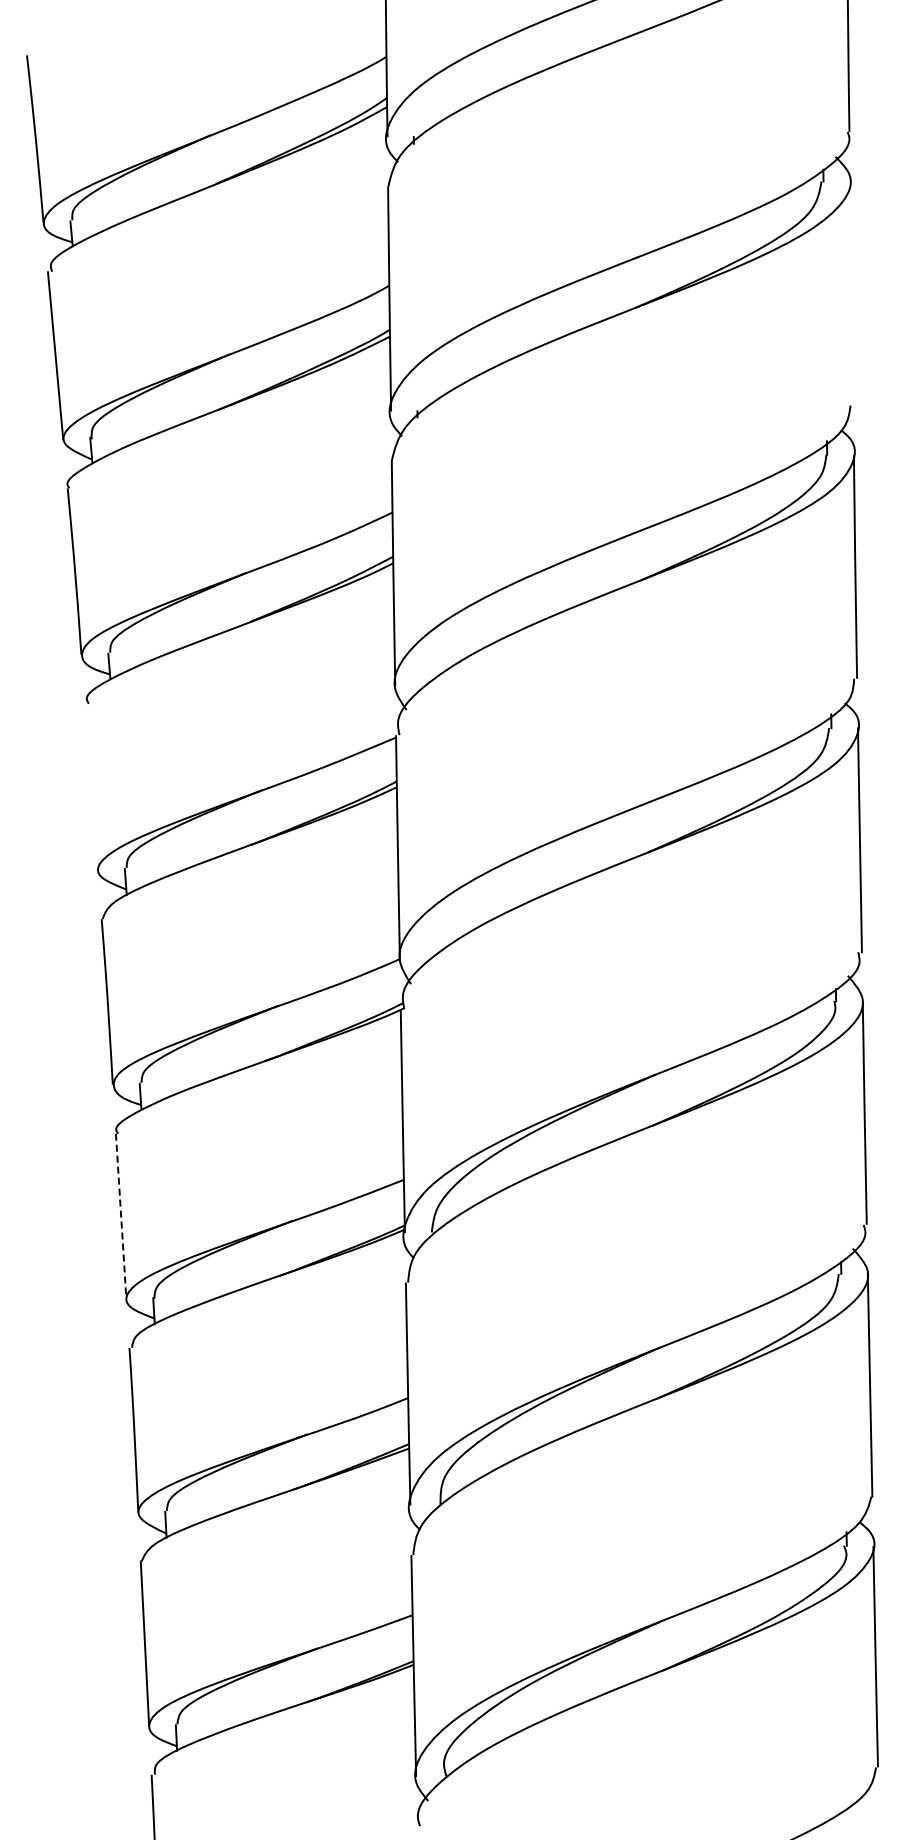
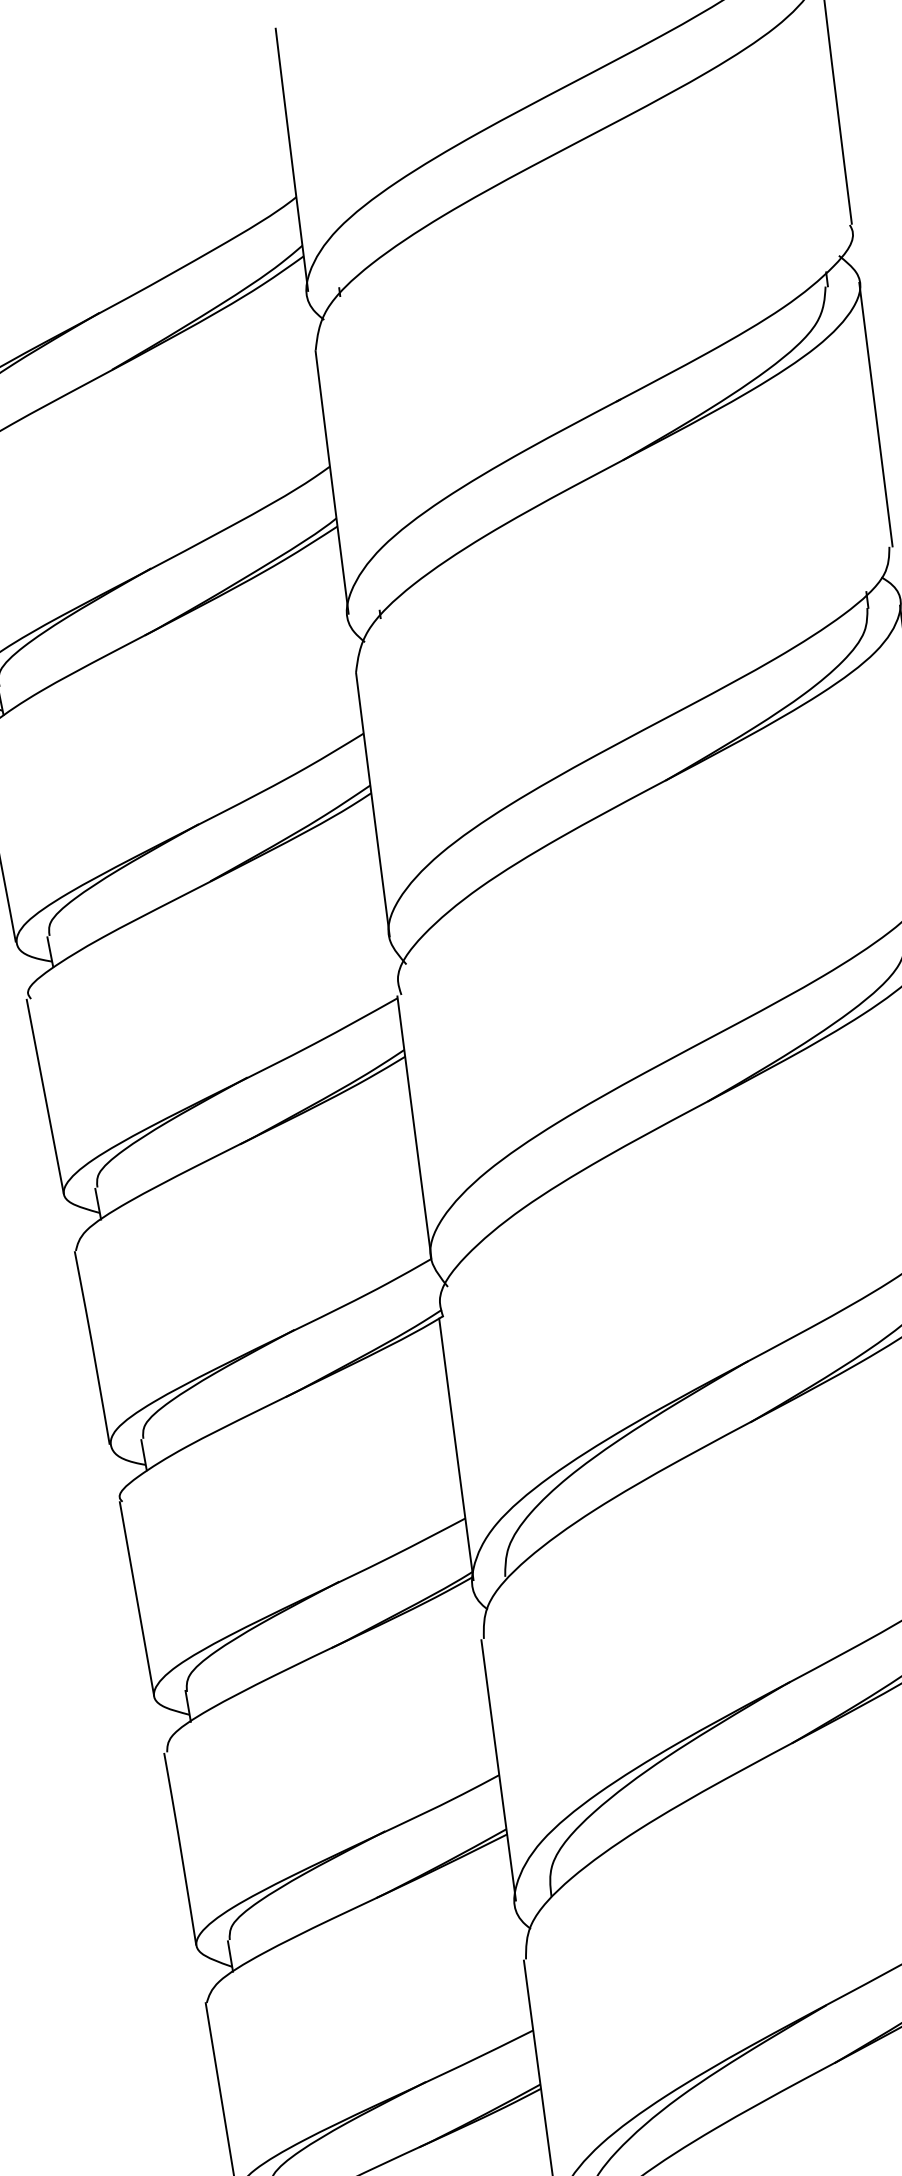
line: (851, 293) -> (875, 414), added
line: (91, 787) -> (45, 1097), added
line: (121, 1216) -> (137, 1599), dashed -> solid

